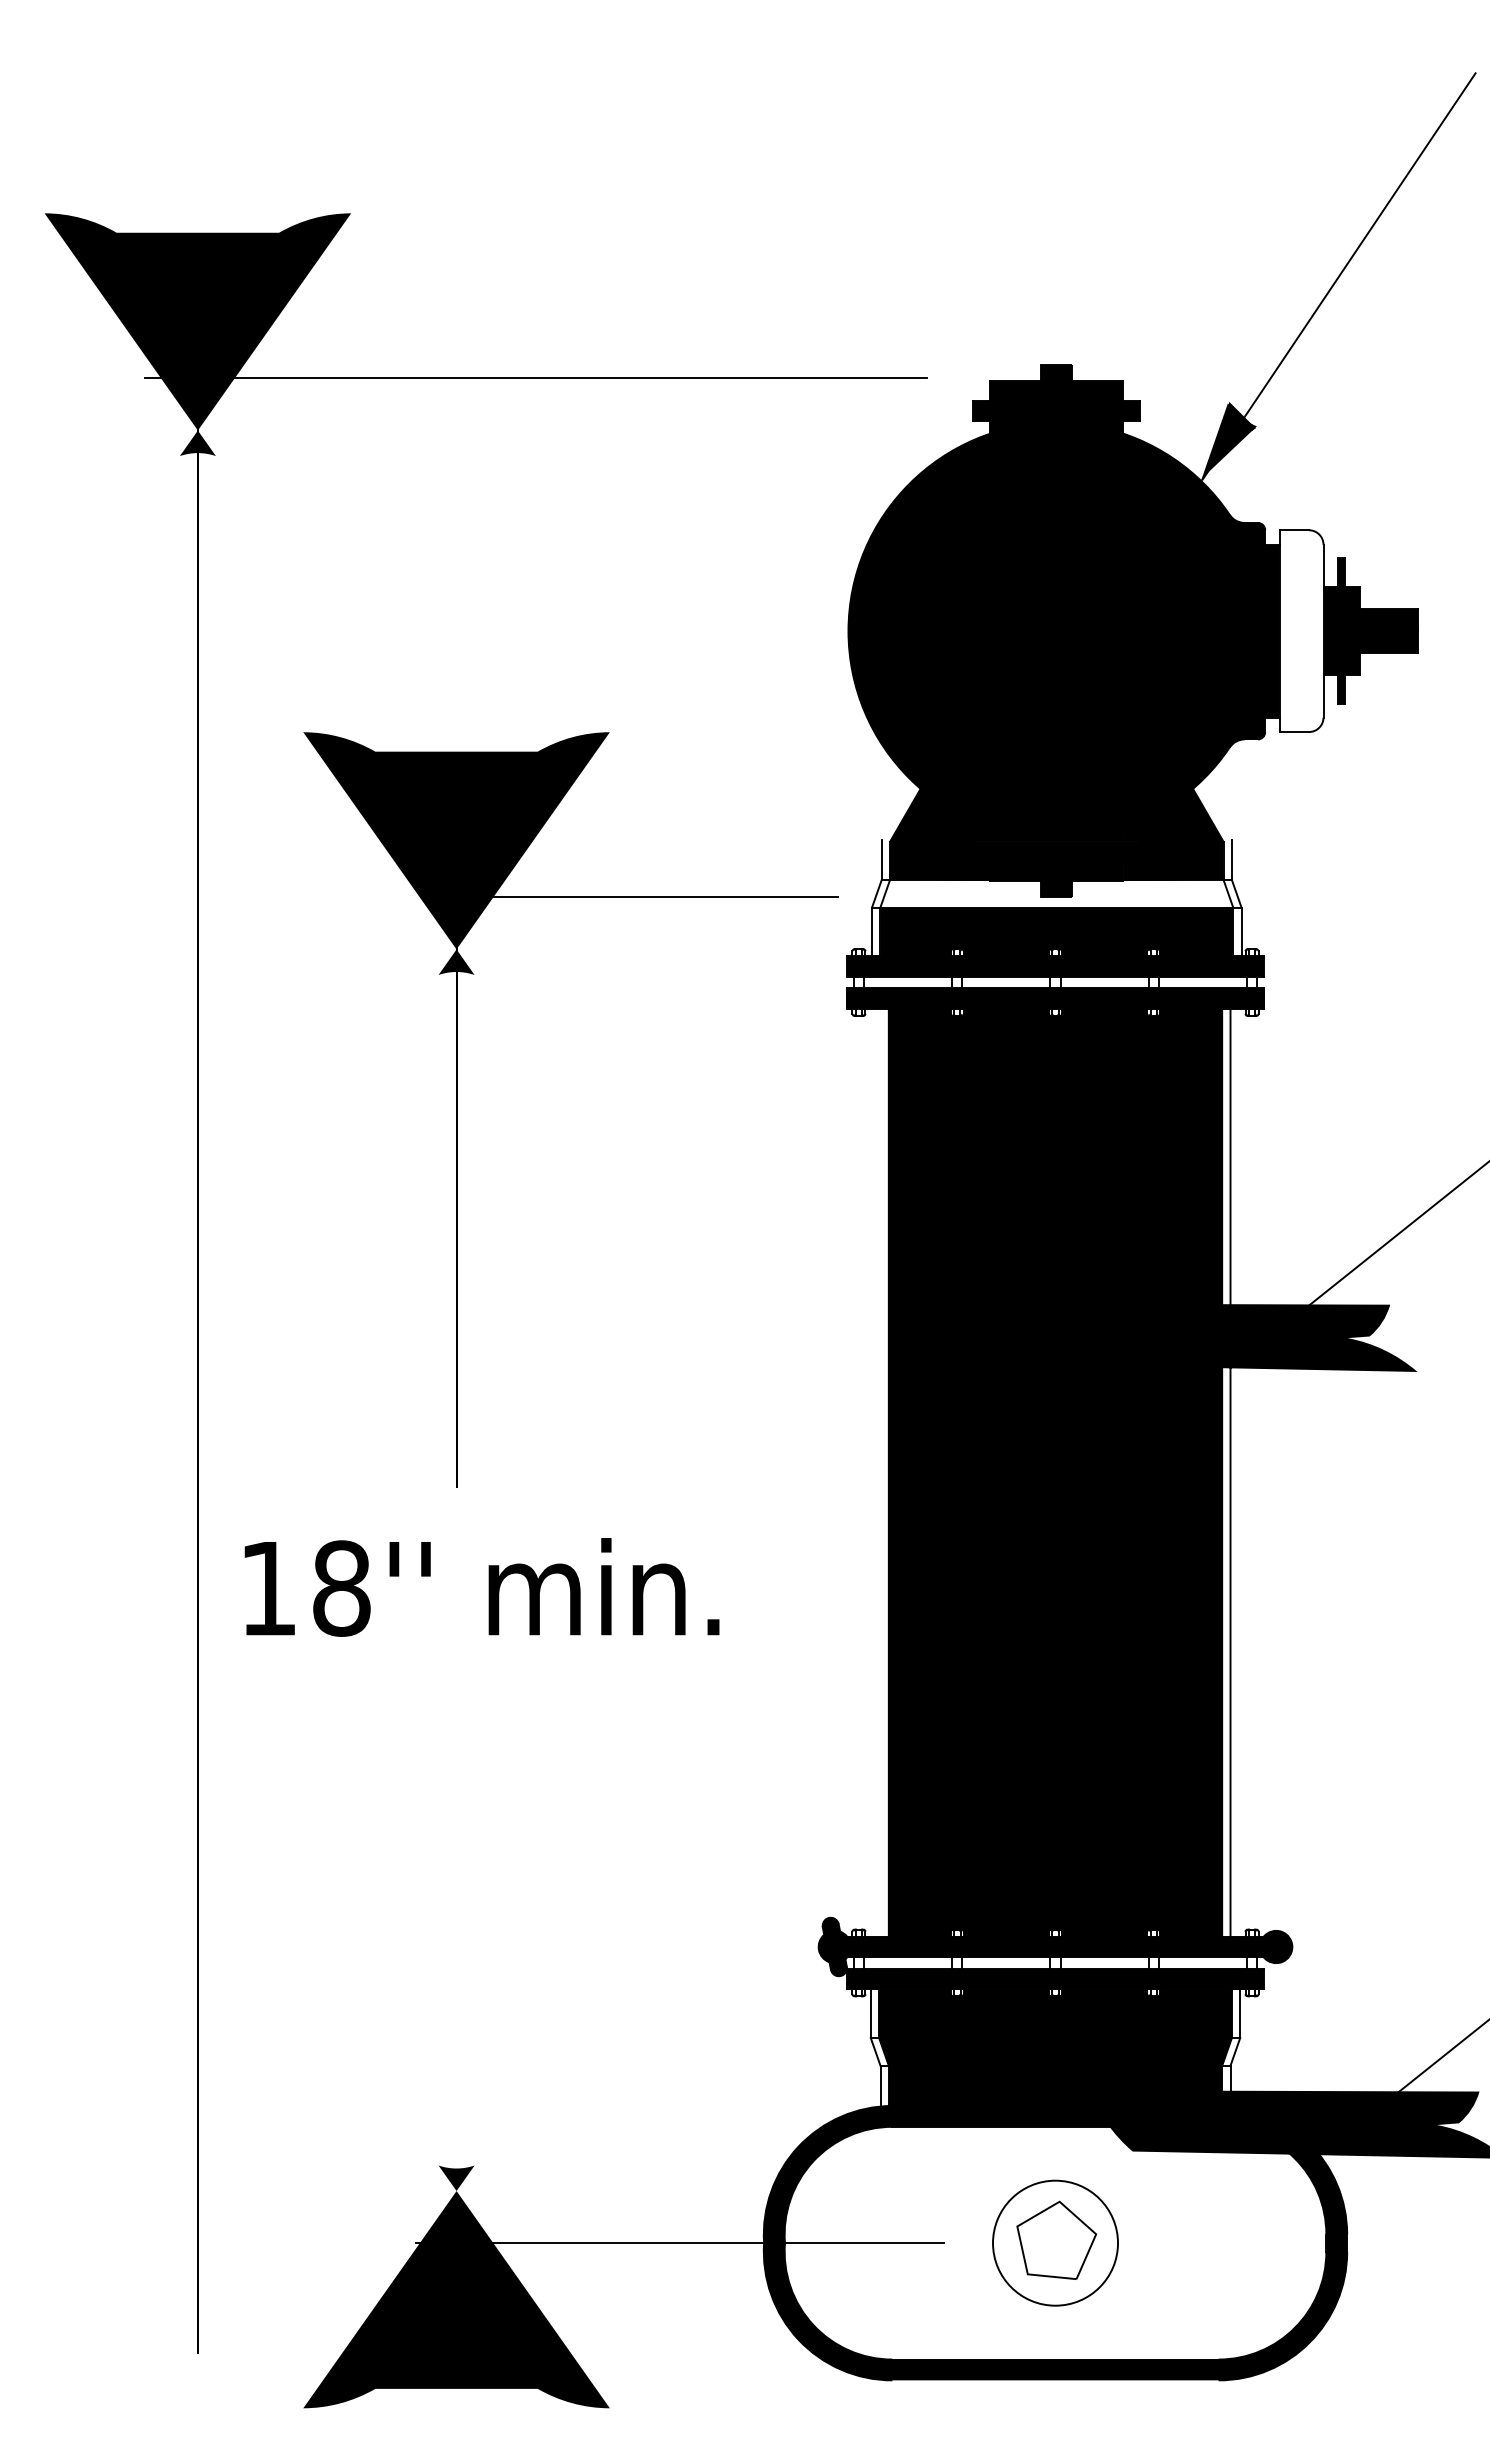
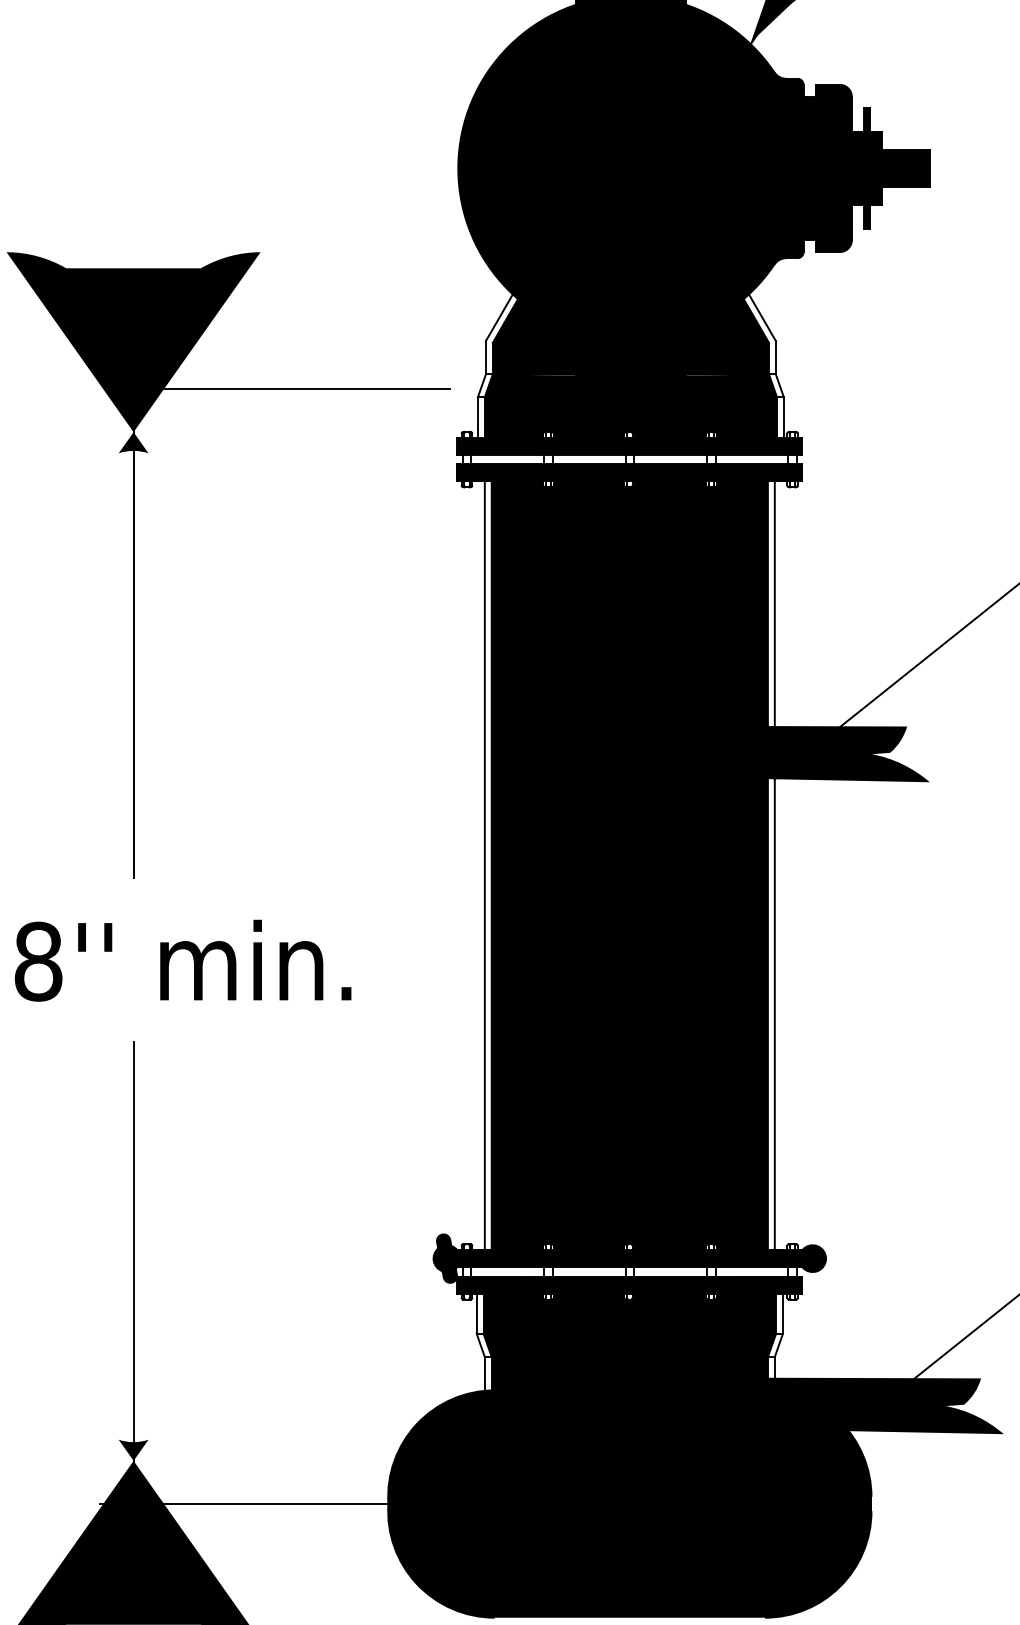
fill: (1301, 631) -> (833, 168), added
line: (897, 811) -> (498, 317), added
line: (1215, 811) -> (762, 317), added
fill: (1056, 893) -> (630, 385), added
line: (880, 1472) -> (484, 865), added
line: (456, 1964) -> (133, 1273), added
fill: (1055, 2242) -> (629, 1503), added

